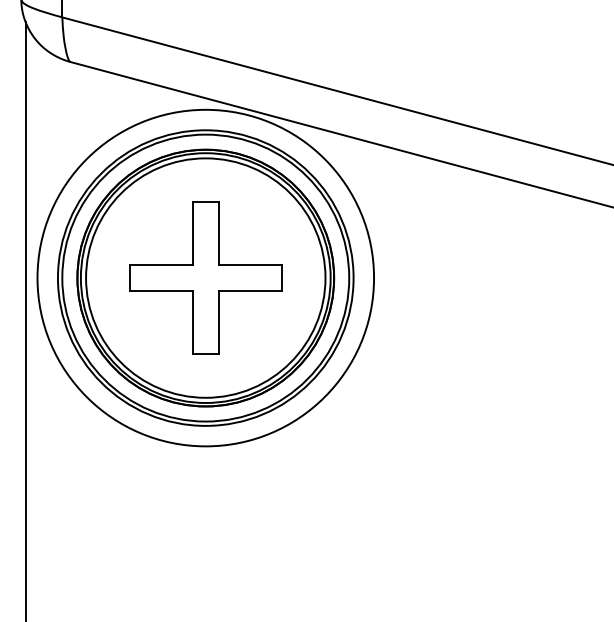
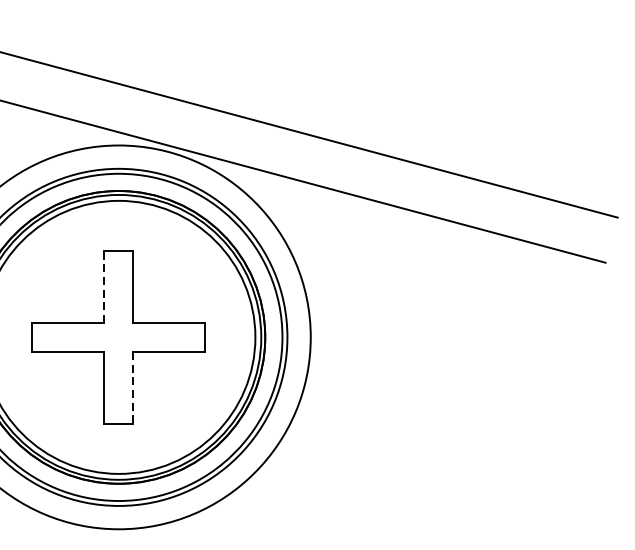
line: (193, 233) -> (104, 286), solid -> dashed
line: (218, 322) -> (133, 388), solid -> dashed

